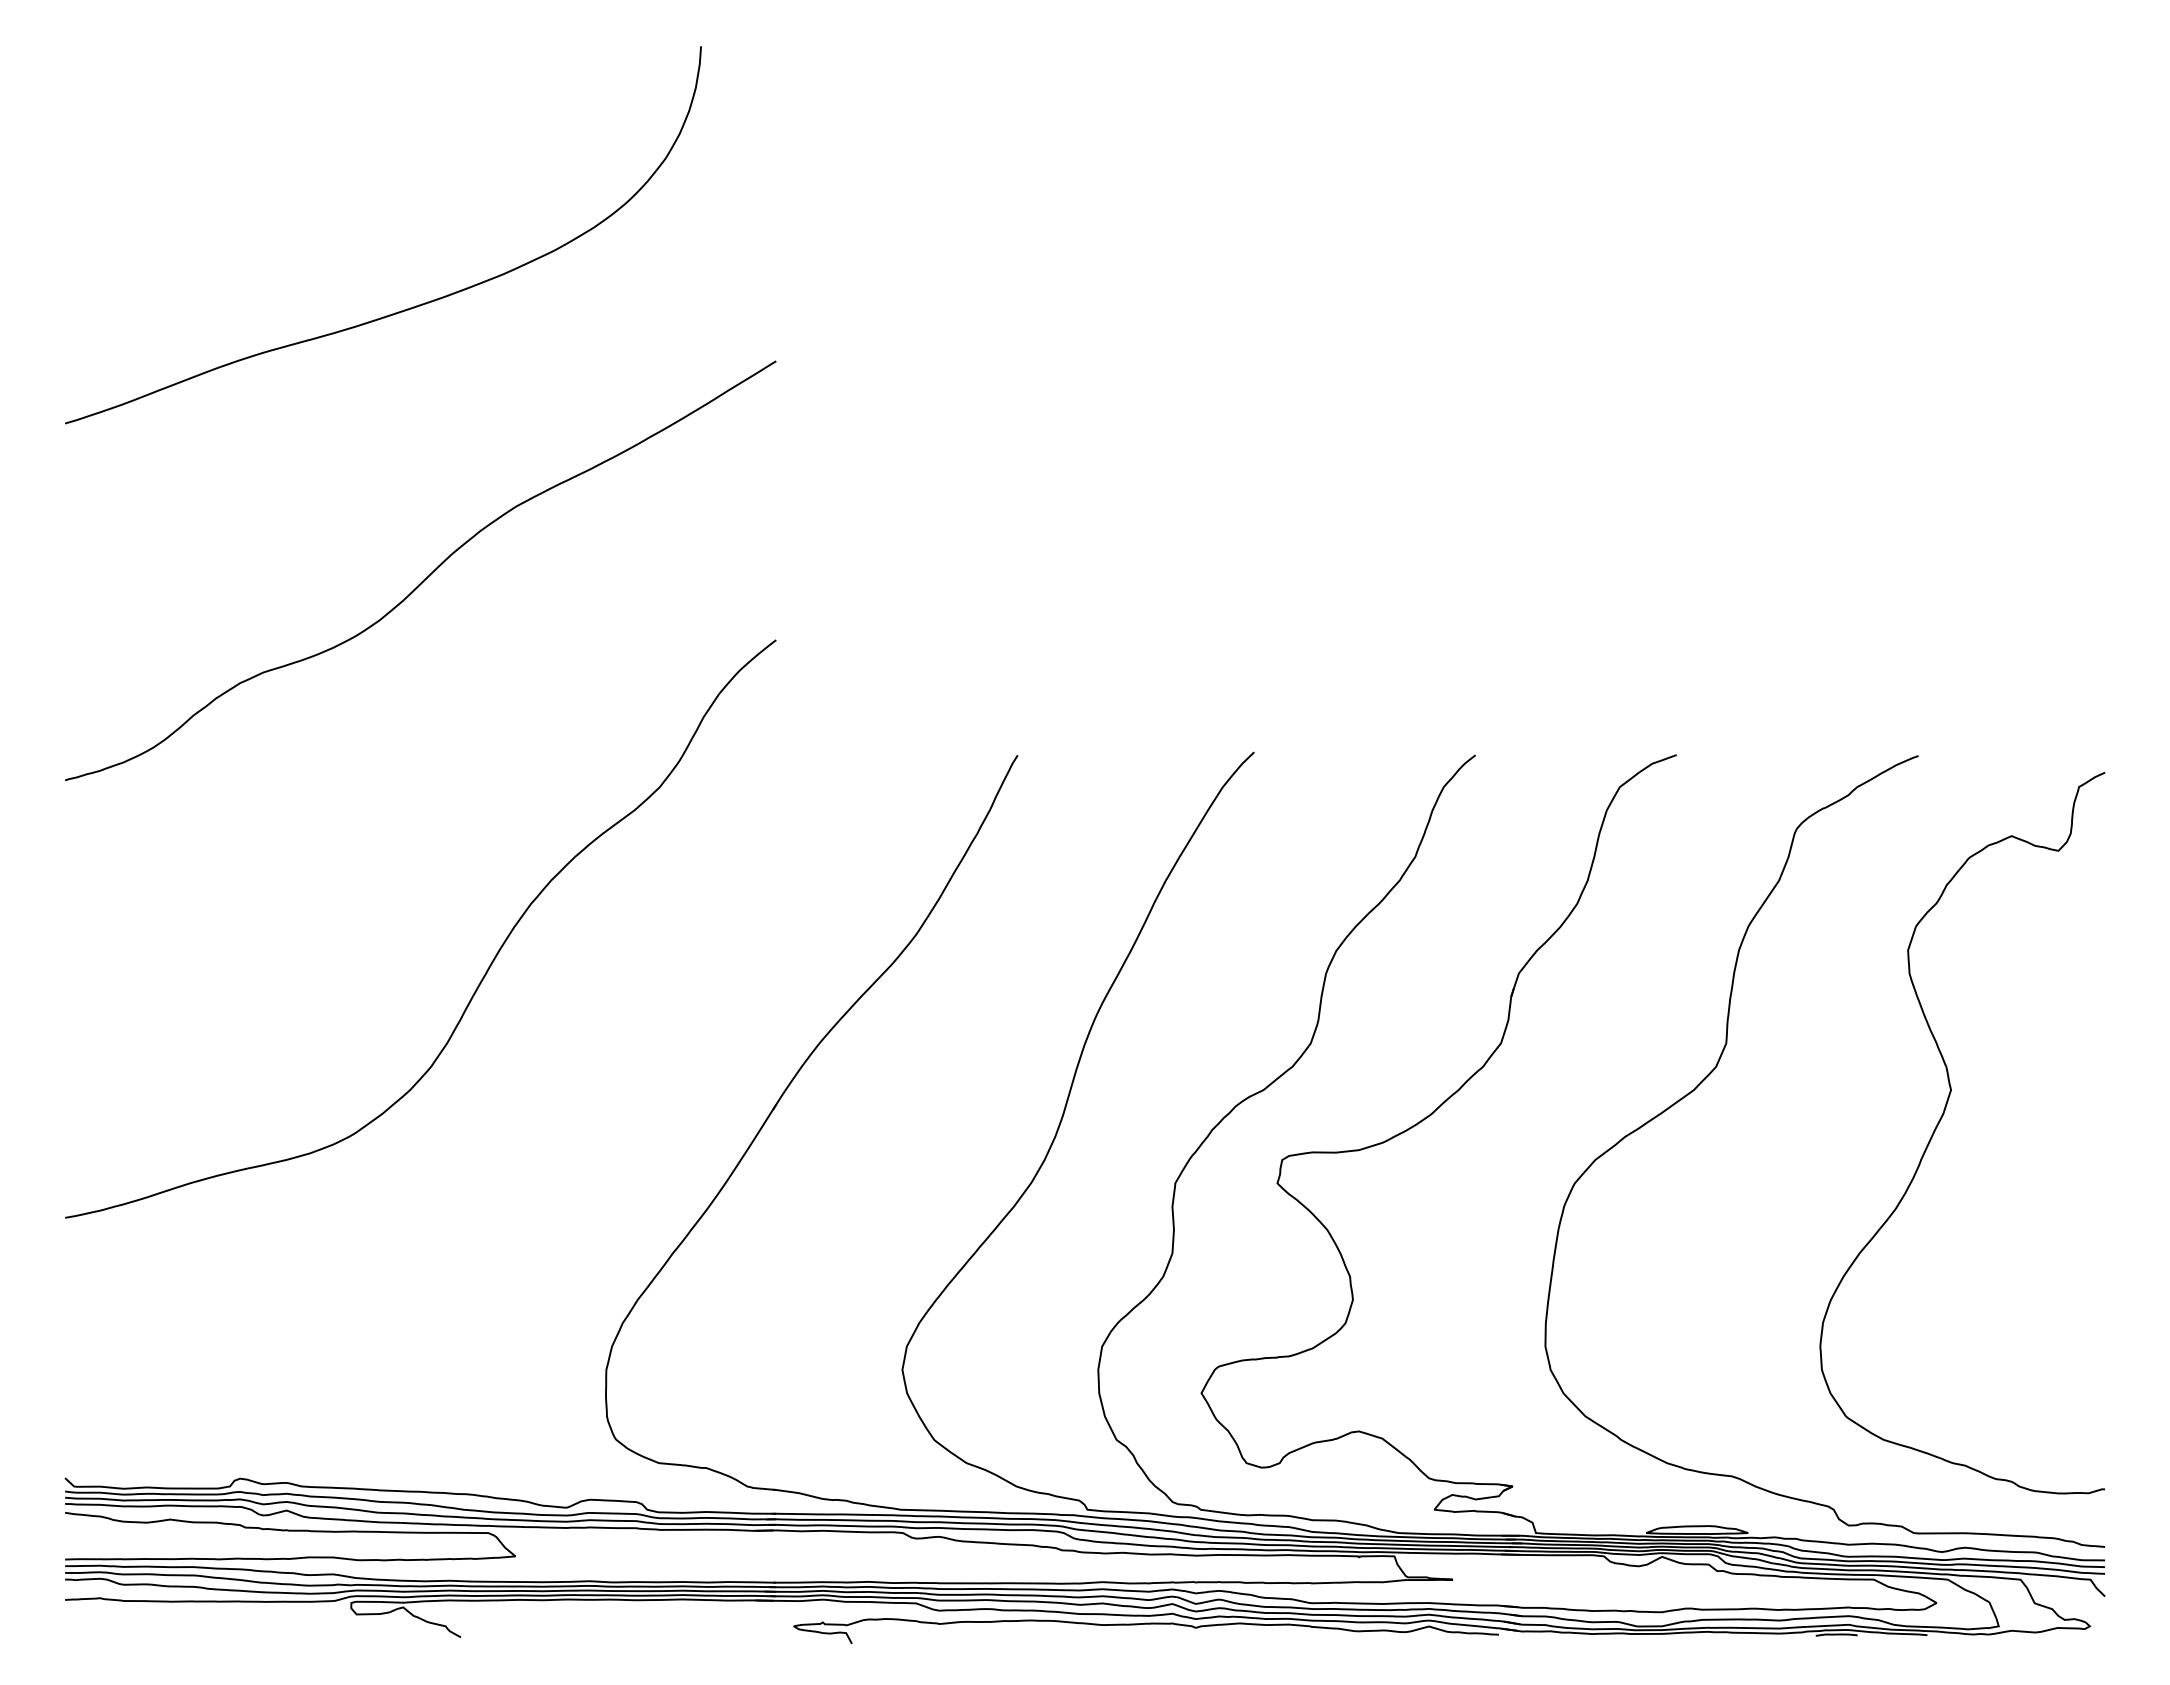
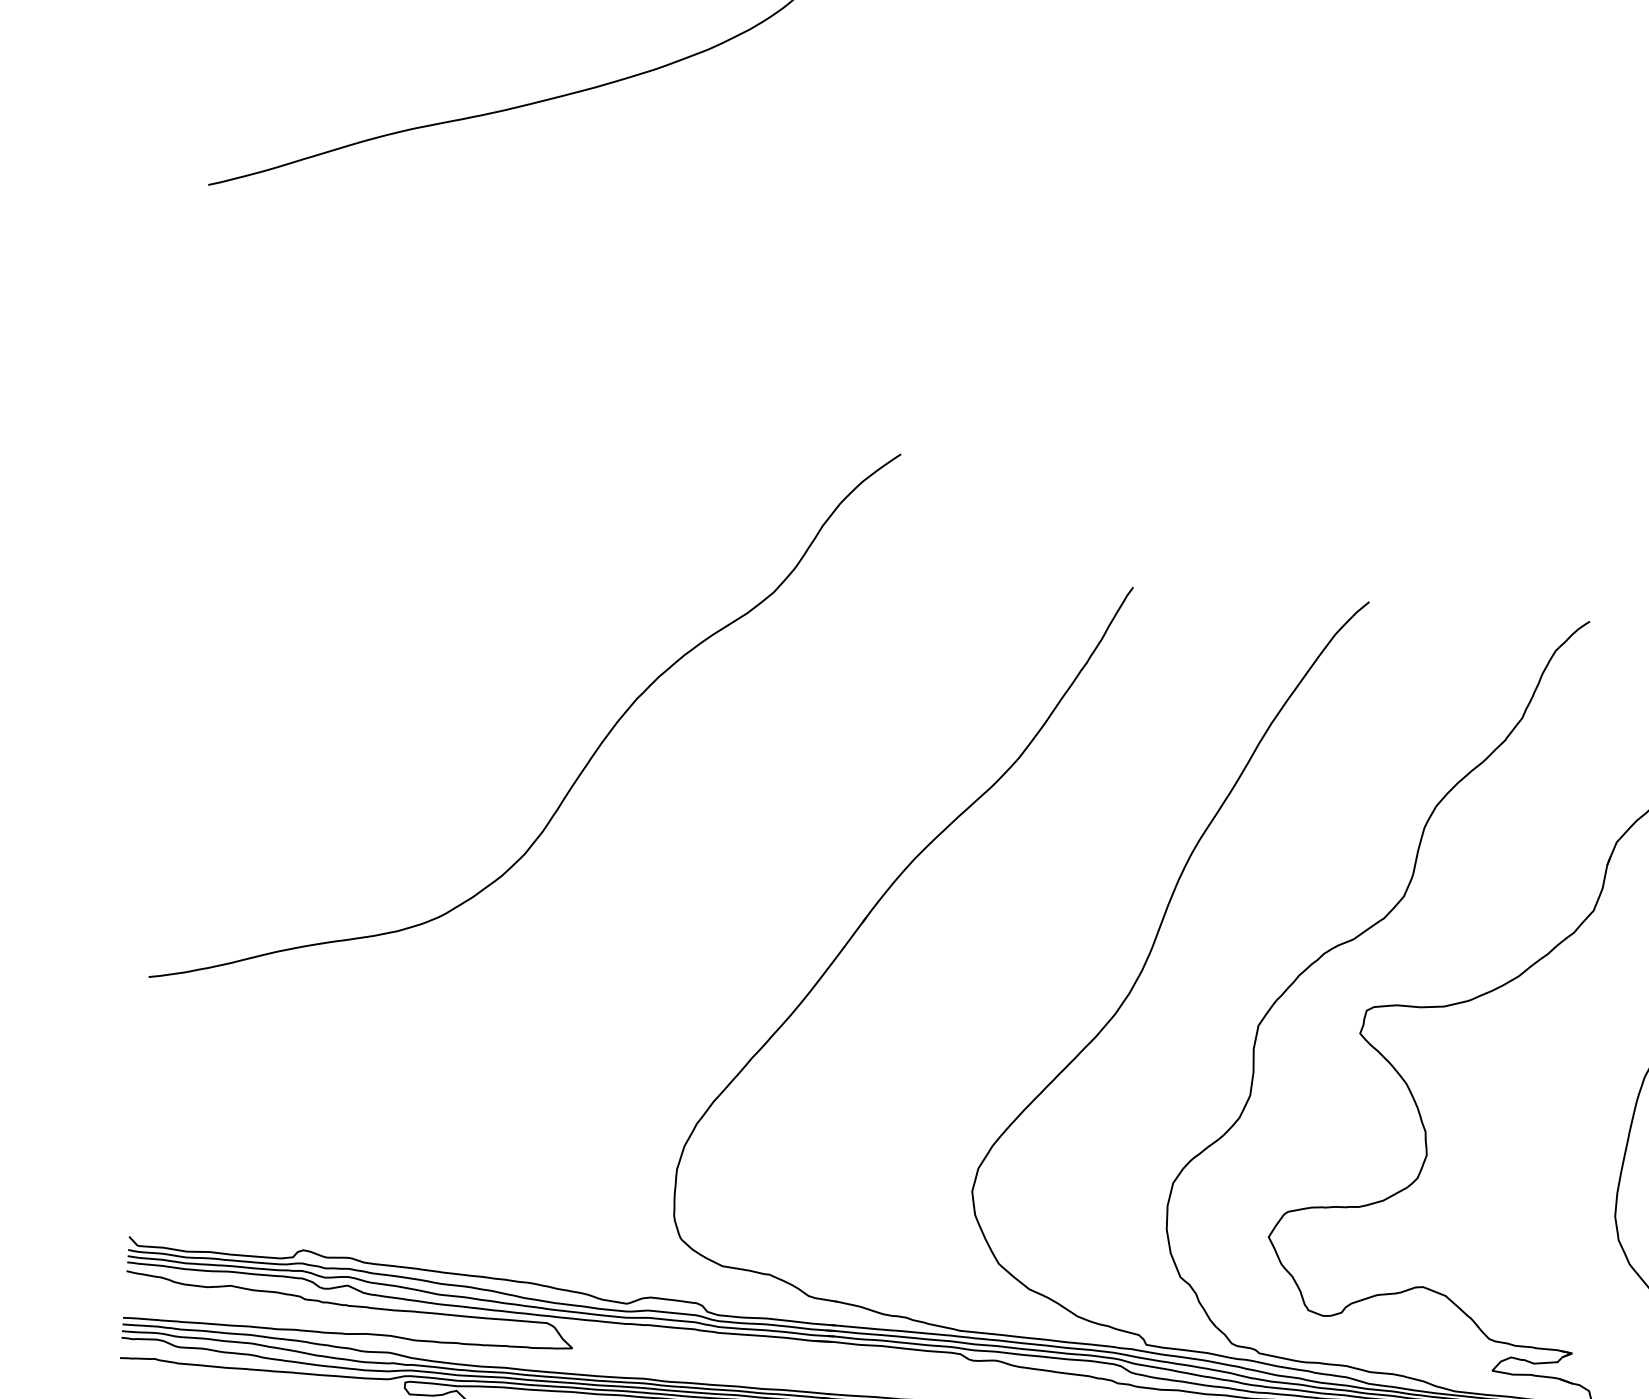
curve: (427, 576) -> (558, 364), removed

